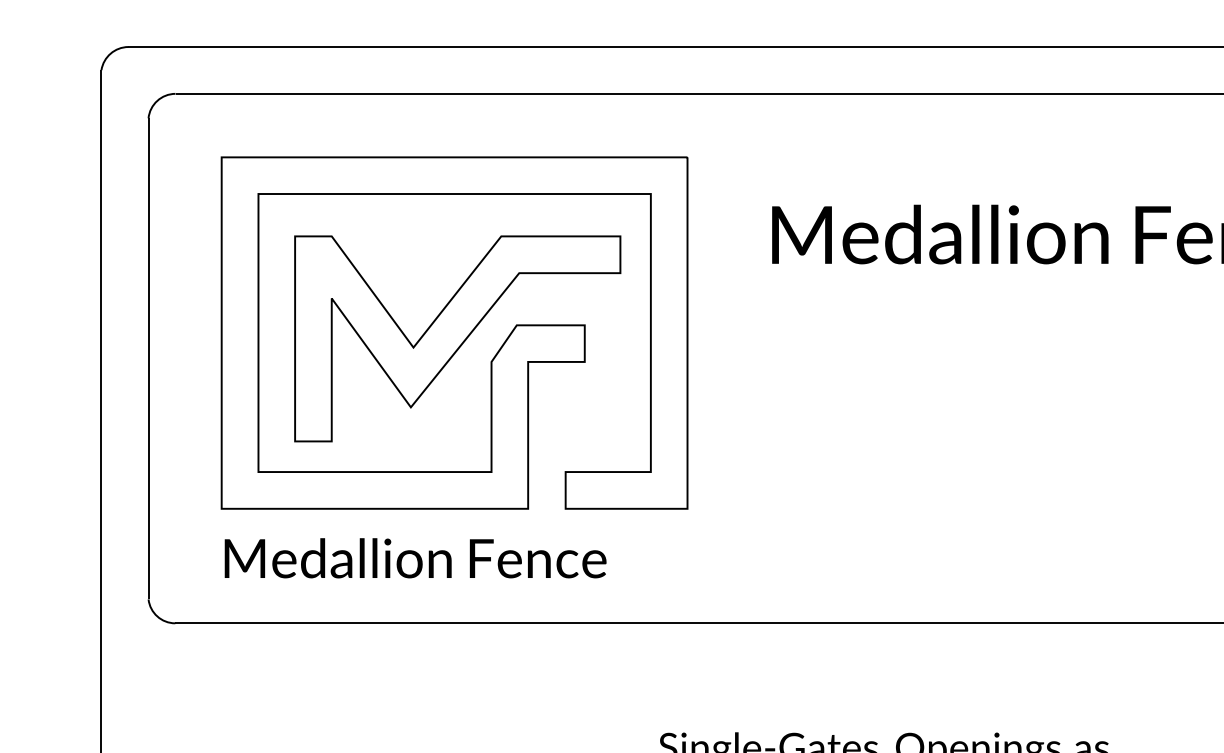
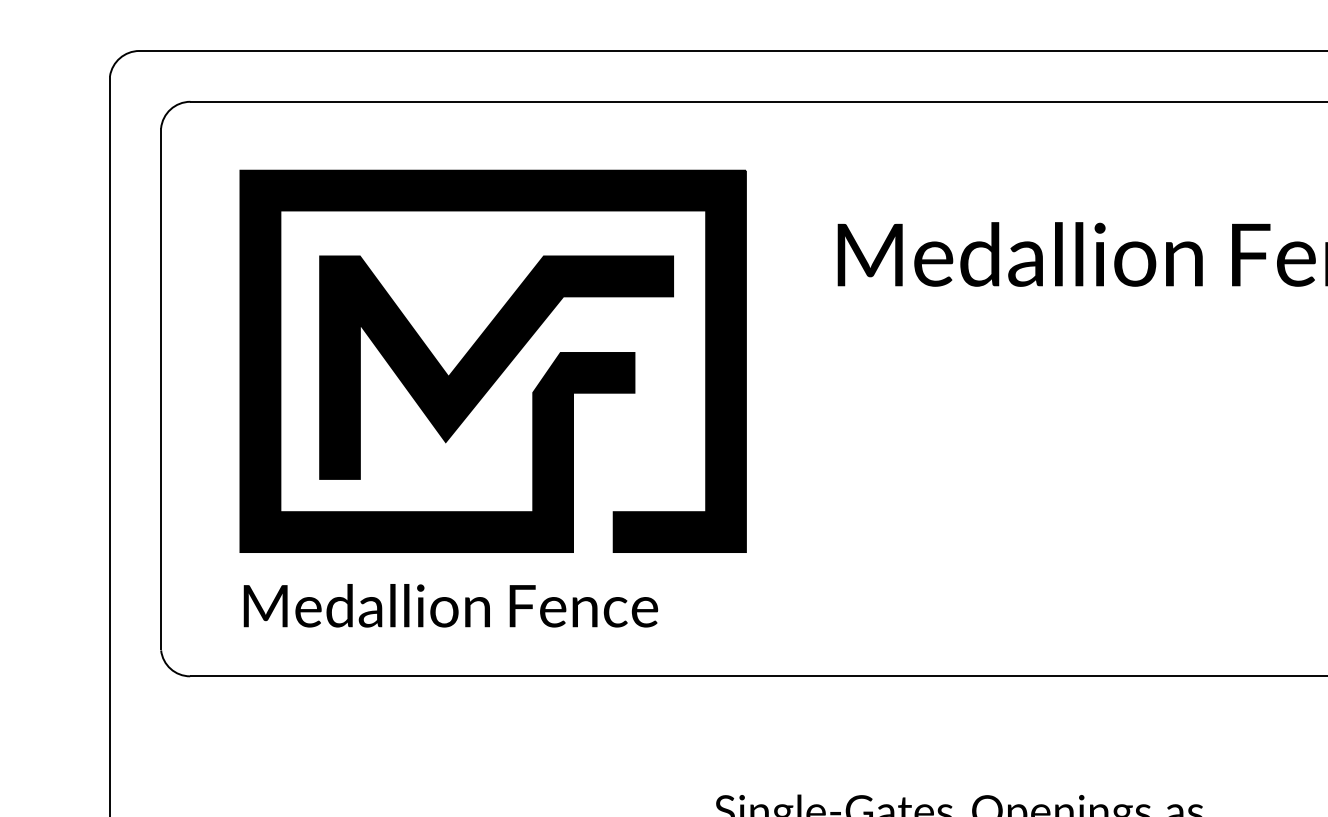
fill: (454, 332) -> (493, 360), added
fill: (457, 338) -> (496, 367), added

